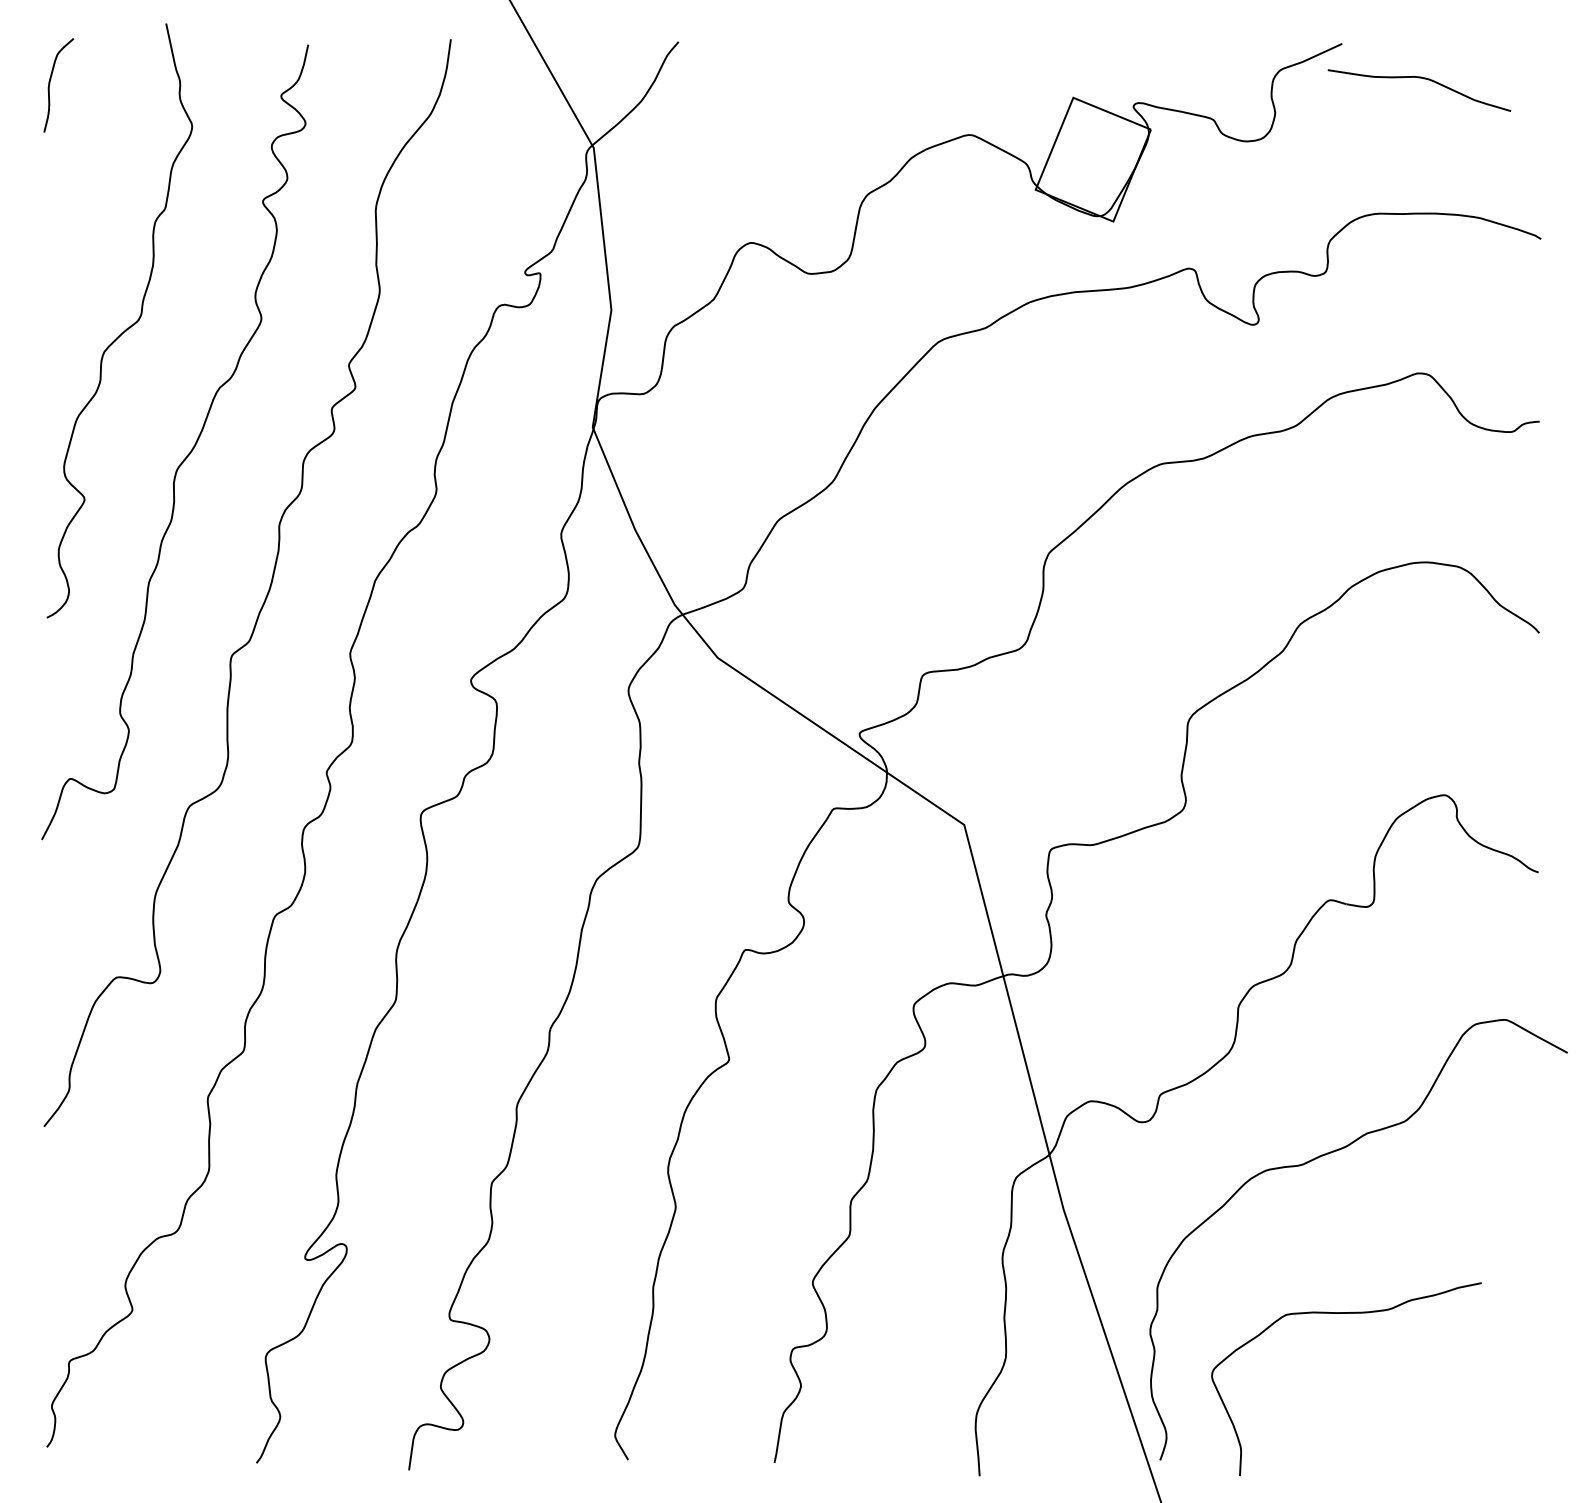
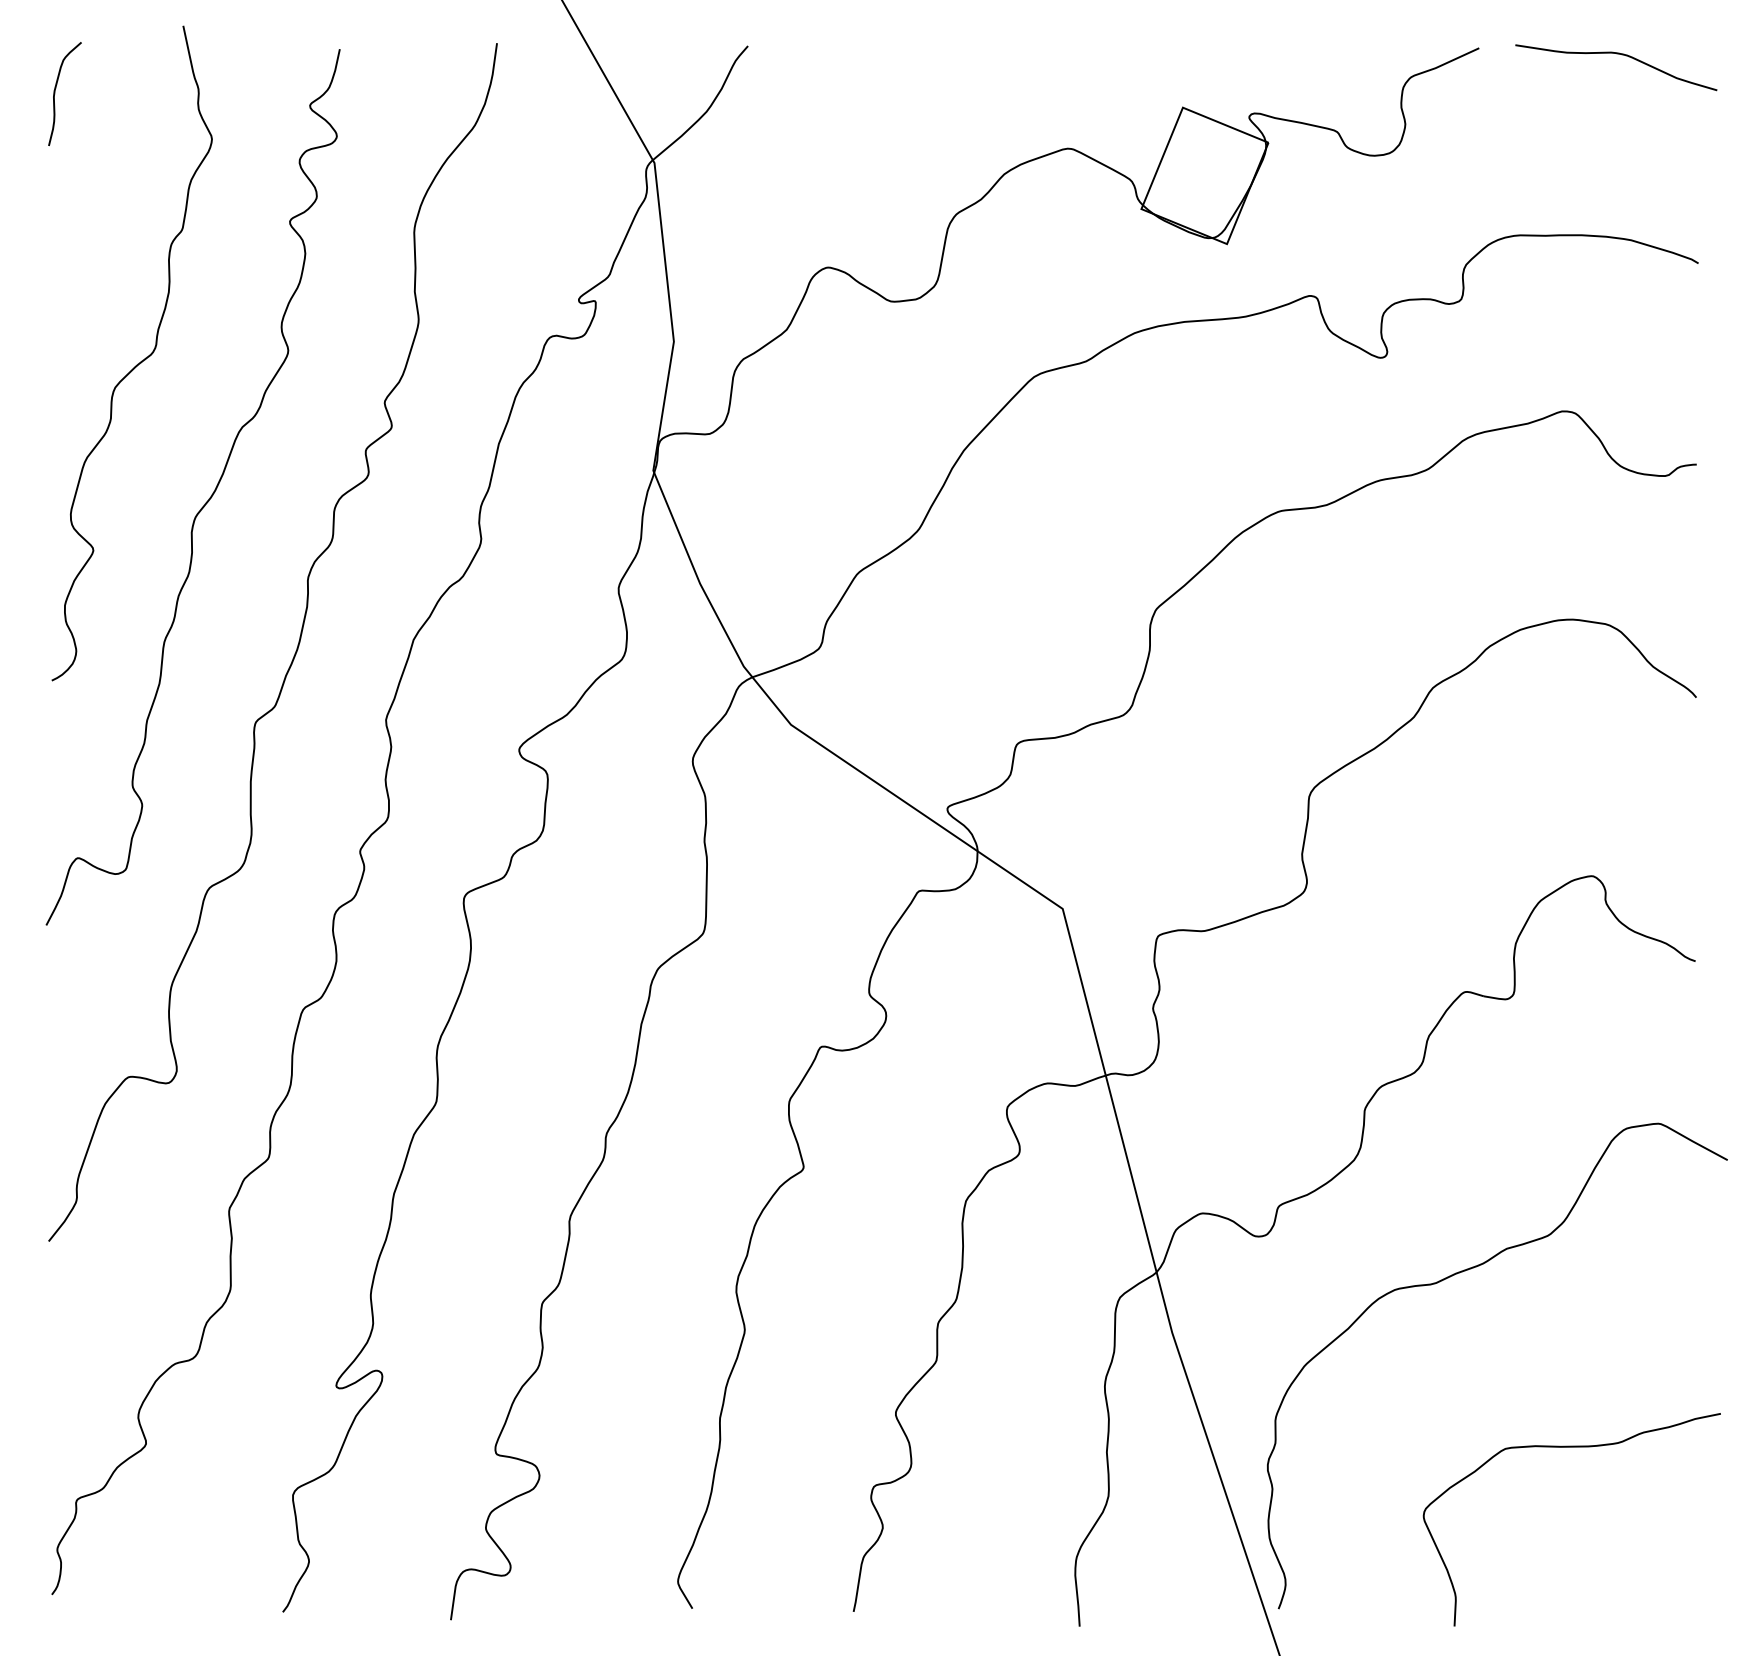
curve: (1419, 78) -> (1616, 54), moved
curve: (1346, 1313) -> (1571, 1447), moved

